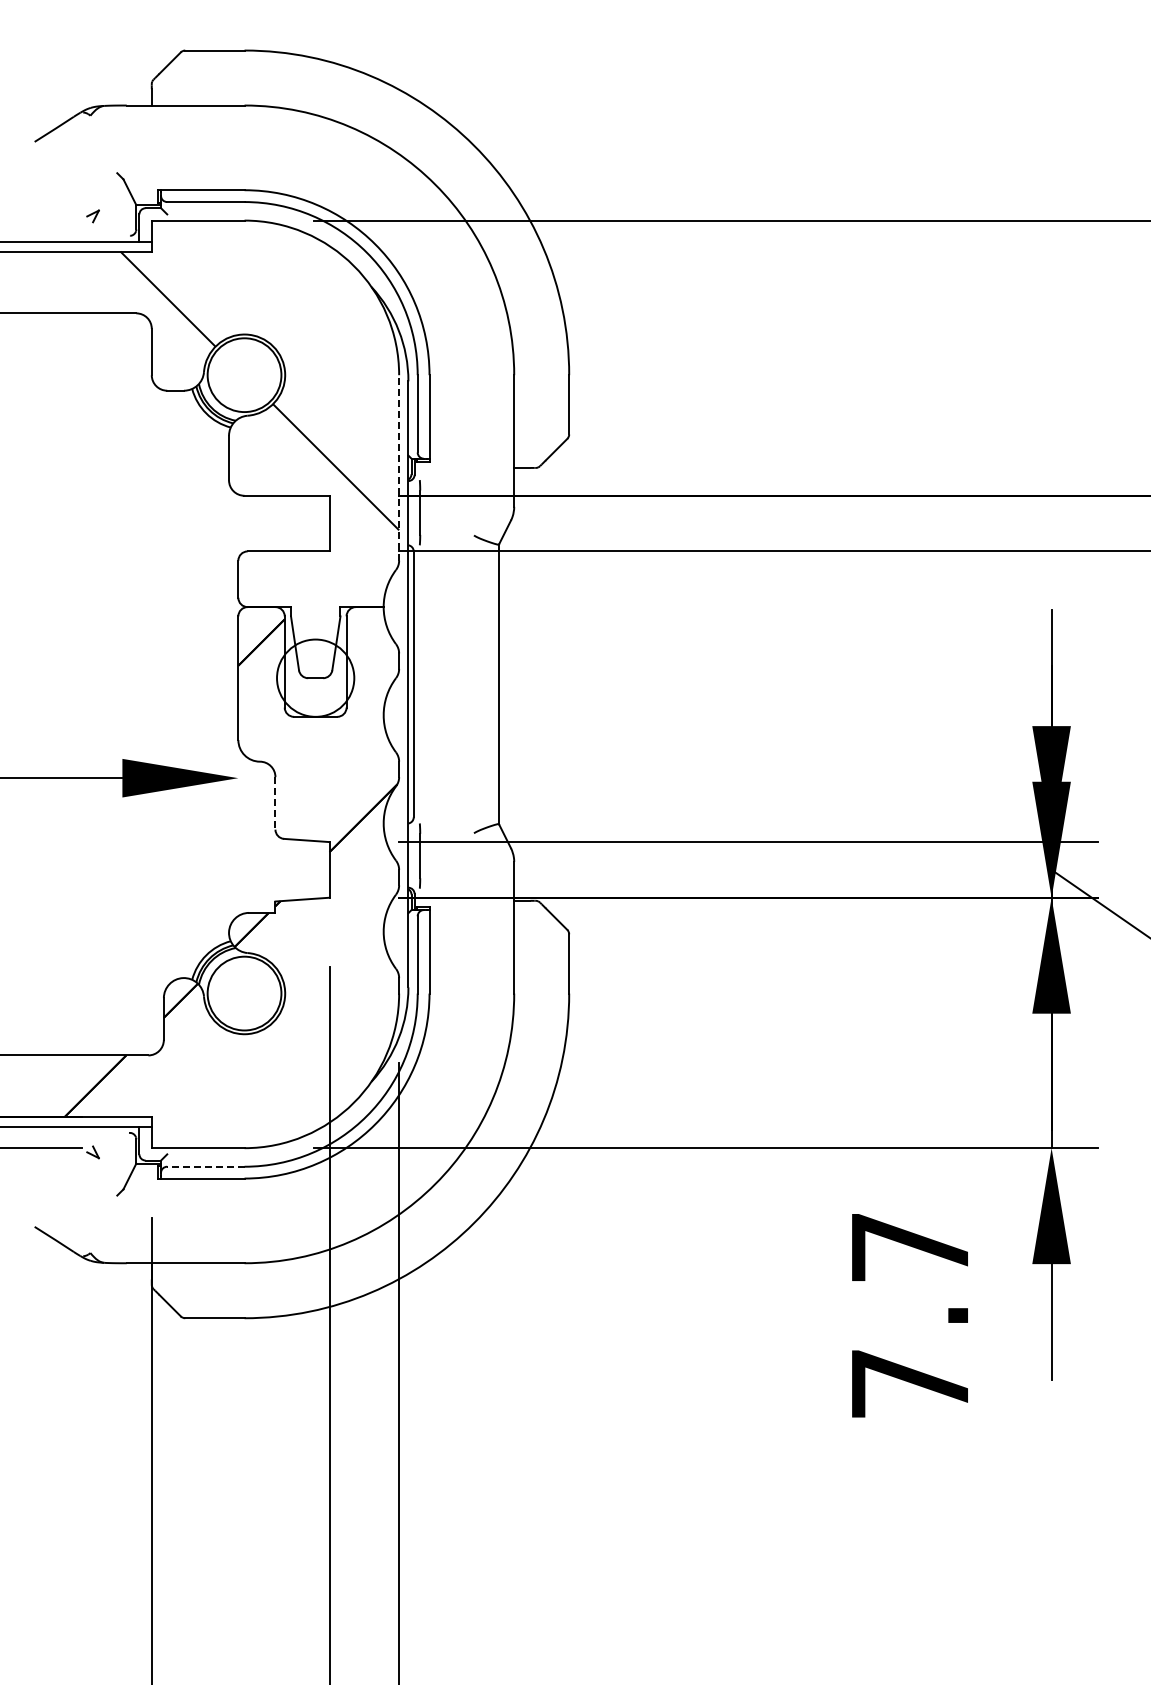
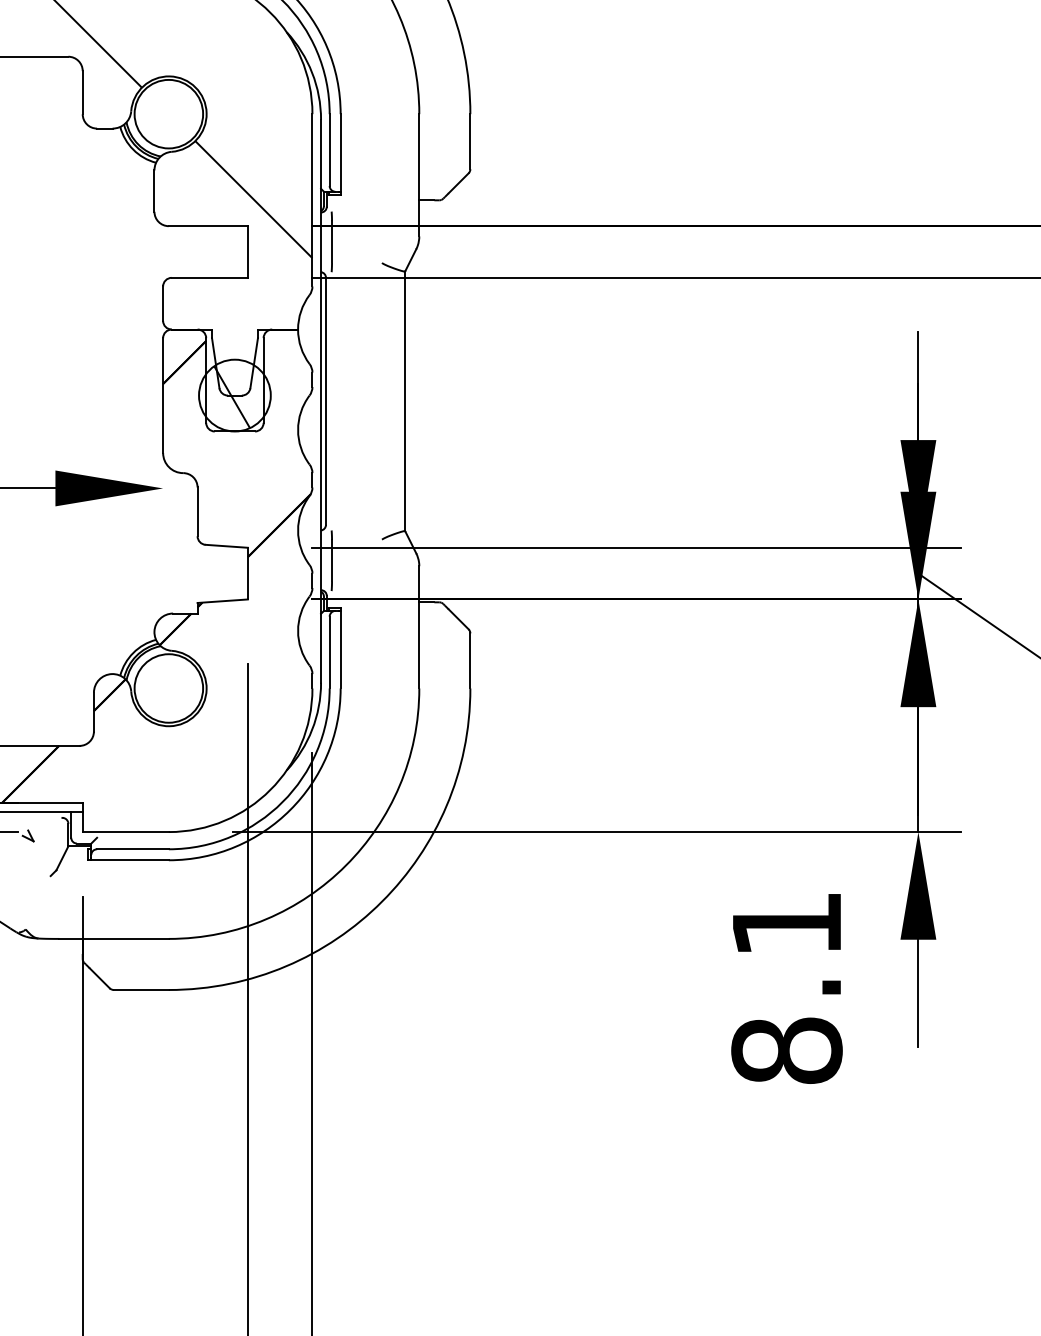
line: (399, 467) -> (312, 199), dashed -> solid
hatch: (312, 679) -> (231, 396), added
line: (275, 803) -> (197, 511), dashed -> solid
line: (205, 1166) -> (132, 849), dashed -> solid
text: (910, 1316) -> (787, 988), 7.7 -> 8.1

